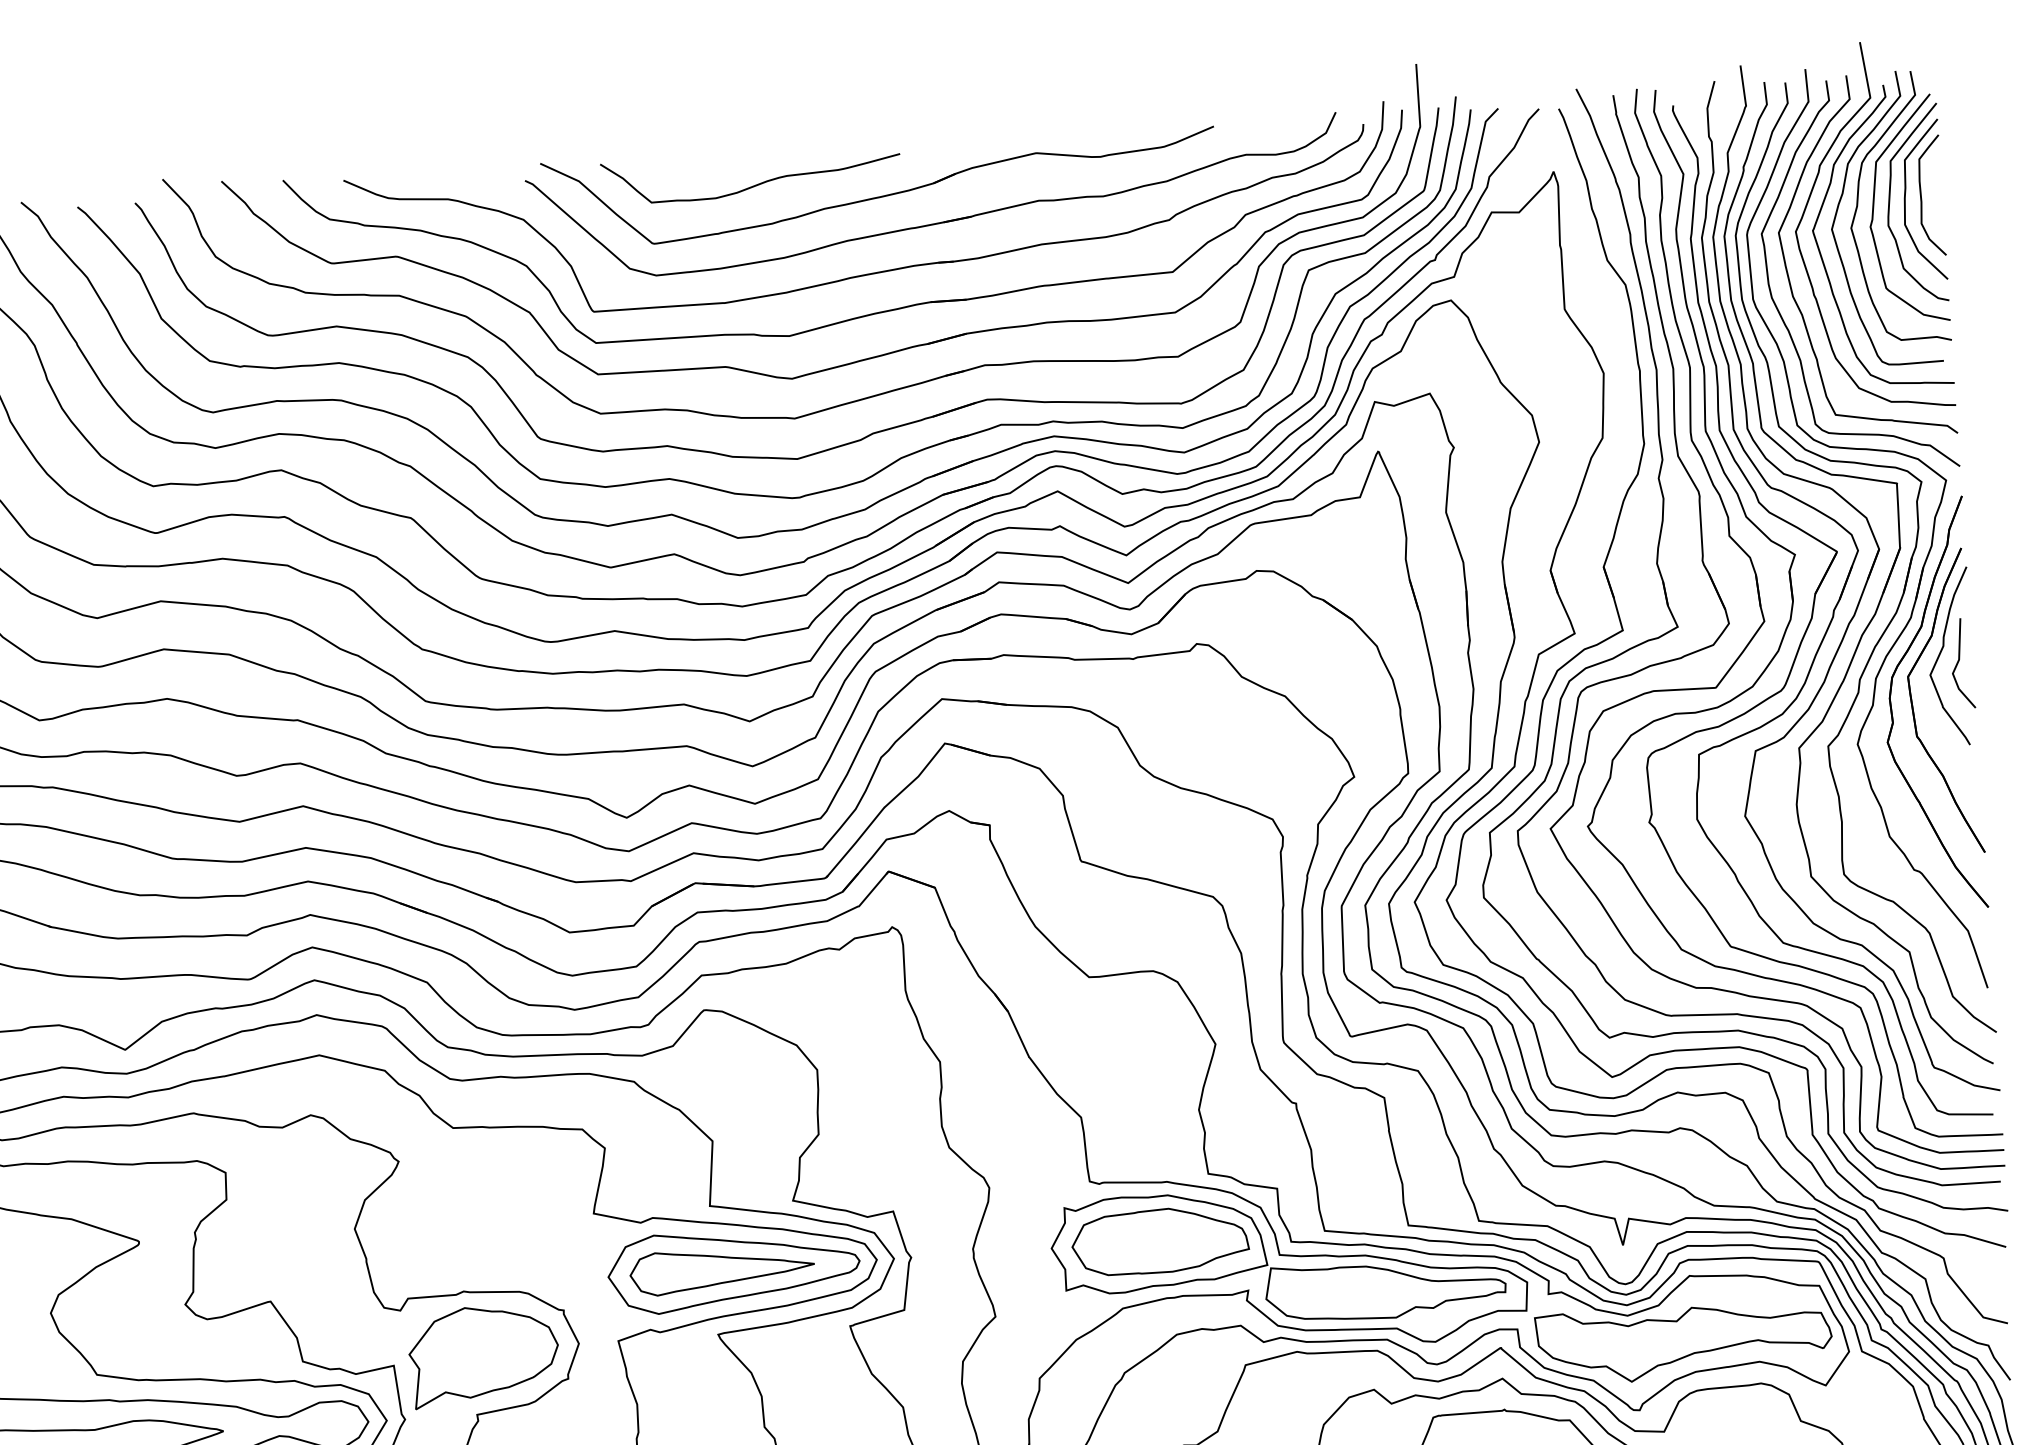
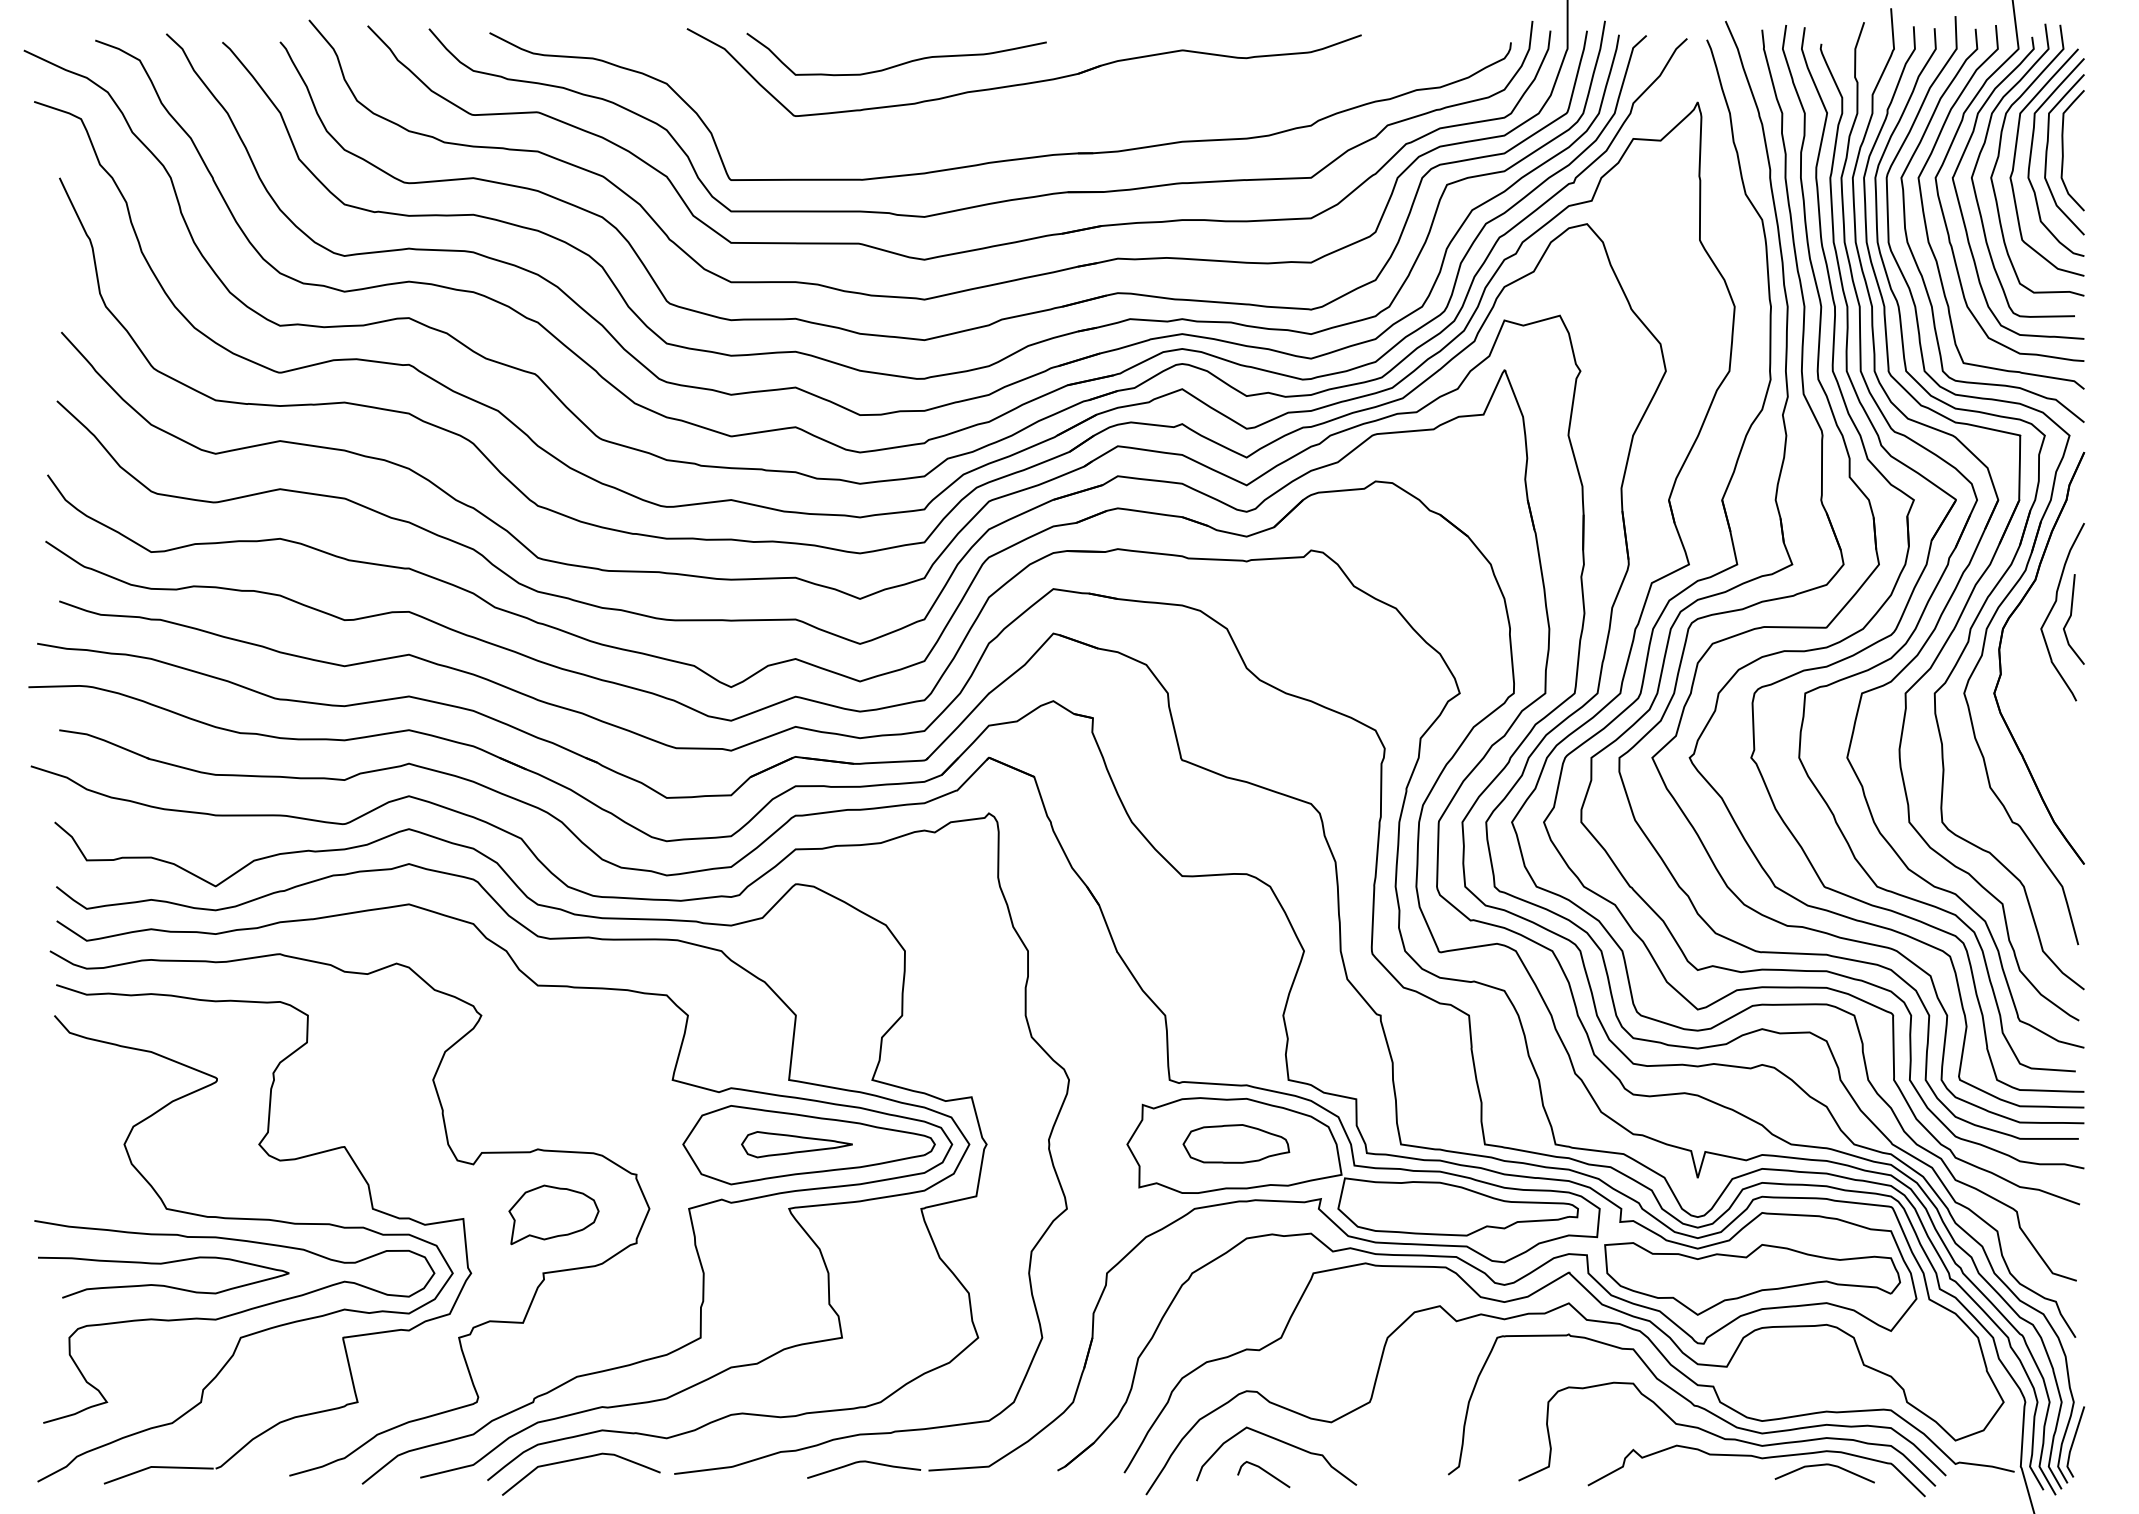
part: (941, 221) -> (1083, 112), removed
part: (1913, 705) -> (2022, 658), removed
part: (1160, 1240) -> (1236, 1143), size x0.6
part: (721, 1269) -> (796, 1144), size x0.6
part: (483, 1355) -> (553, 1214), size x0.6

